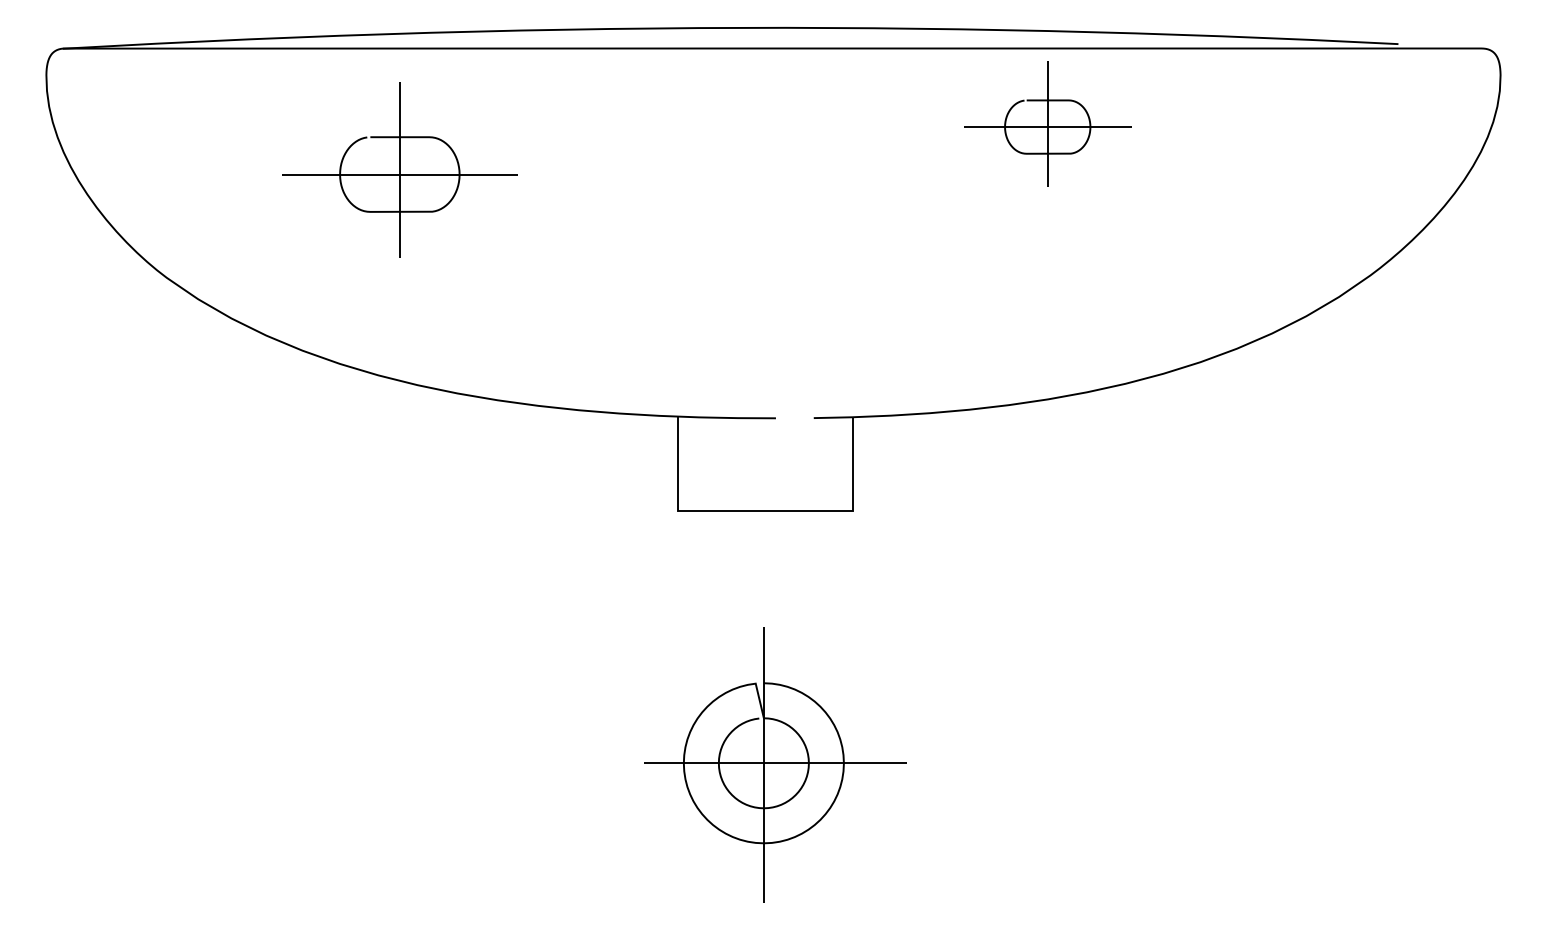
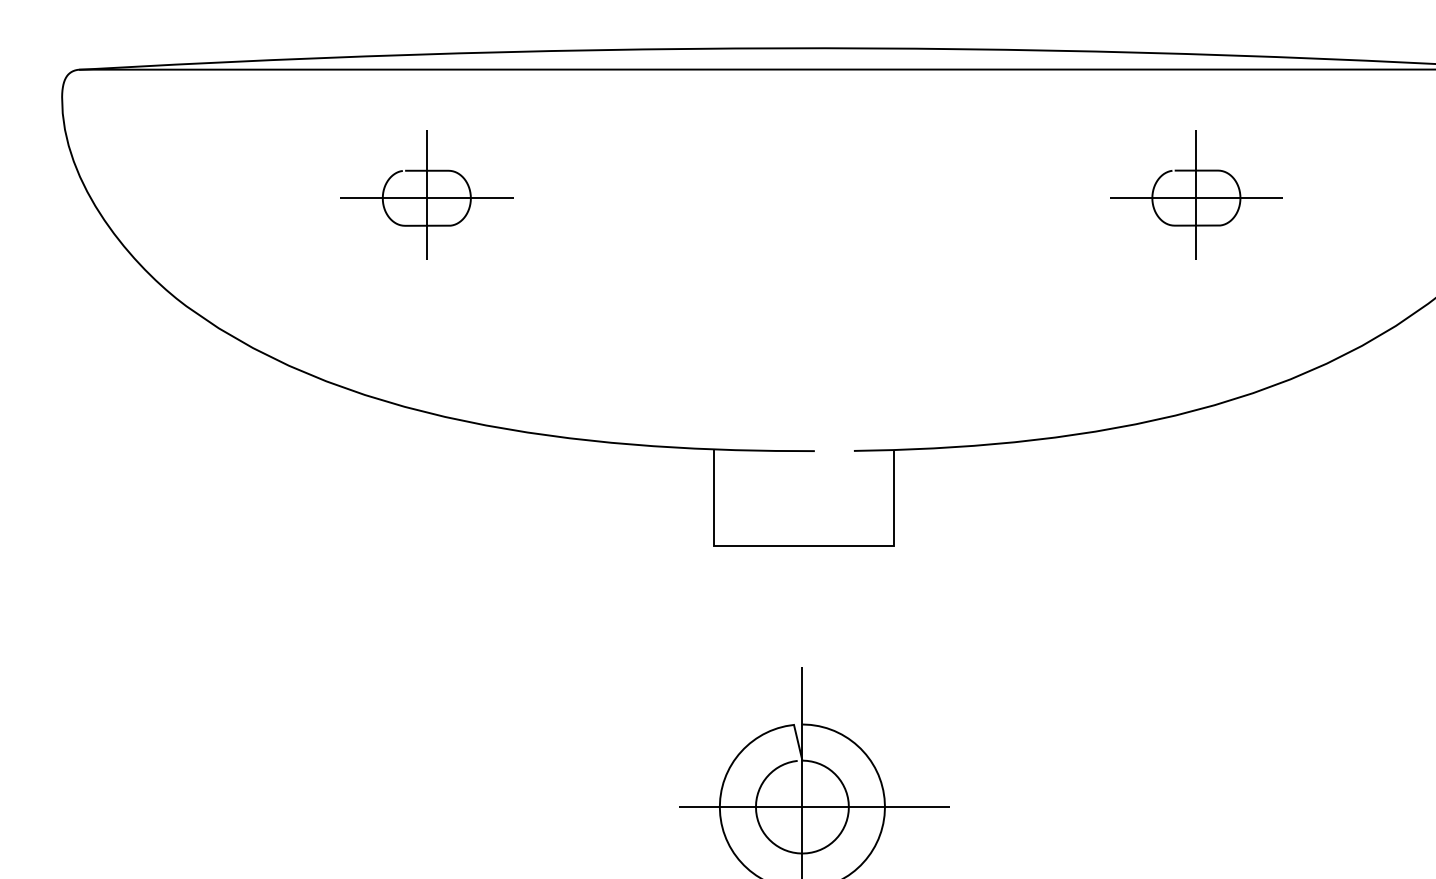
part: (1047, 123) -> (1196, 194), moved
part: (399, 169) -> (426, 194), size x0.71

